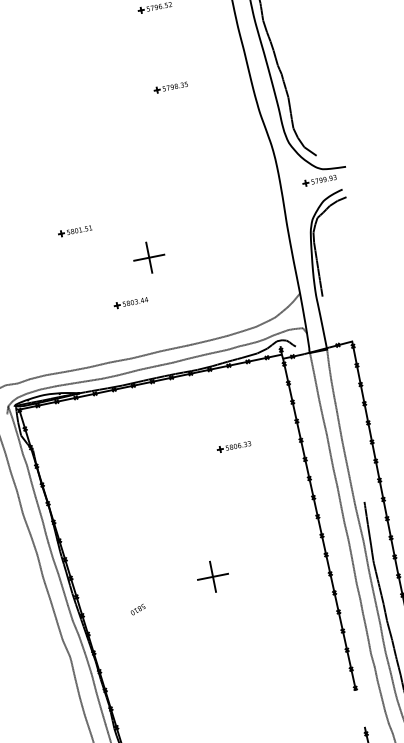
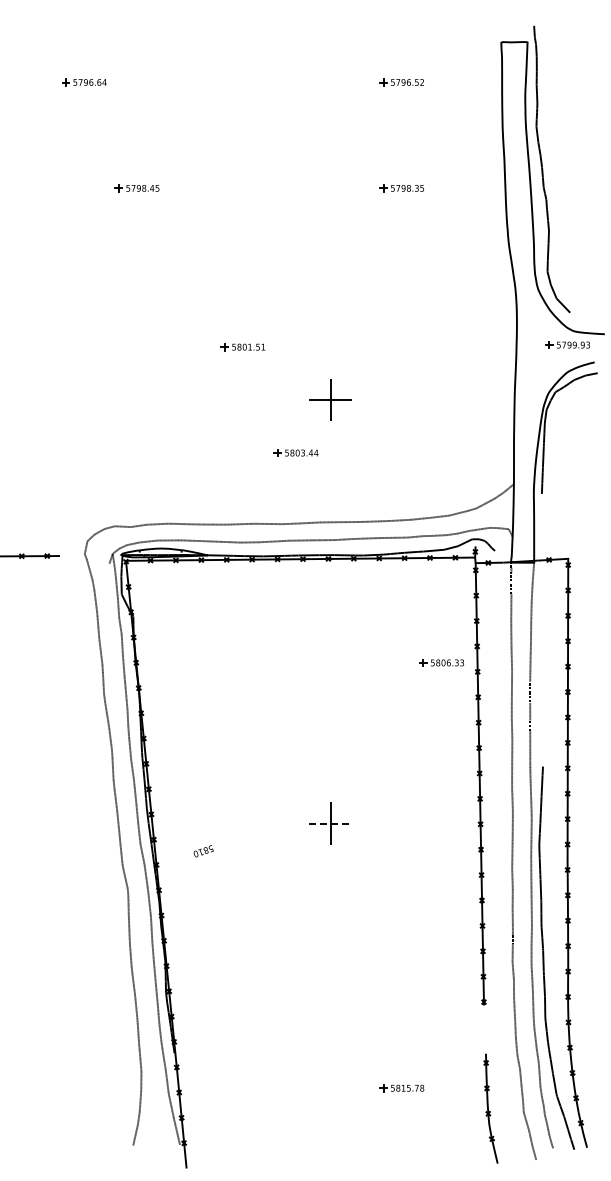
part: (233, 446) -> (441, 662), moved
line: (213, 576) -> (331, 823), solid -> dashed
text: (138, 609) -> (203, 851), moved

